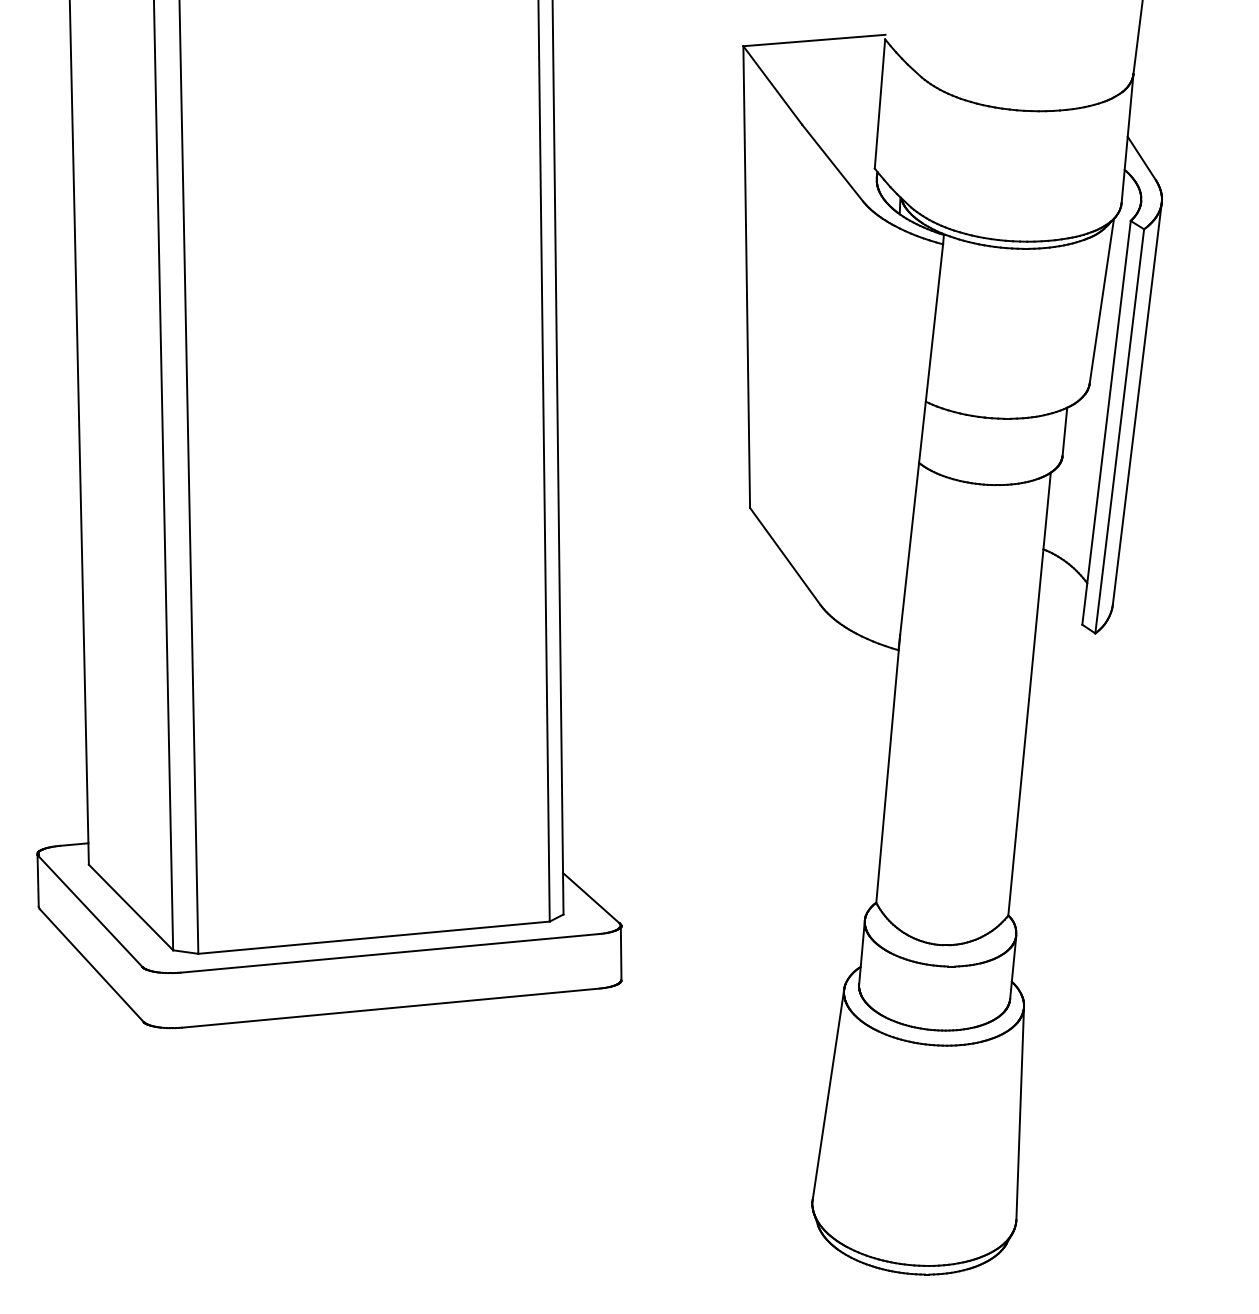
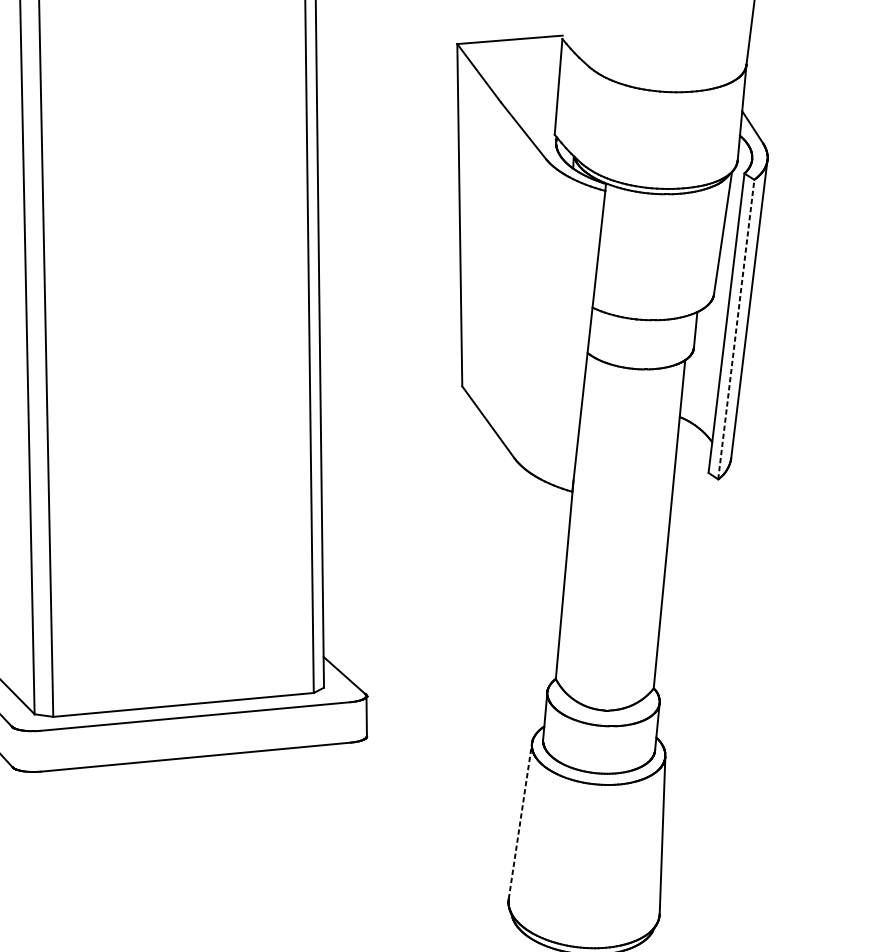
line: (1119, 431) -> (736, 329), solid -> dashed
line: (828, 1093) -> (520, 820), solid -> dashed

